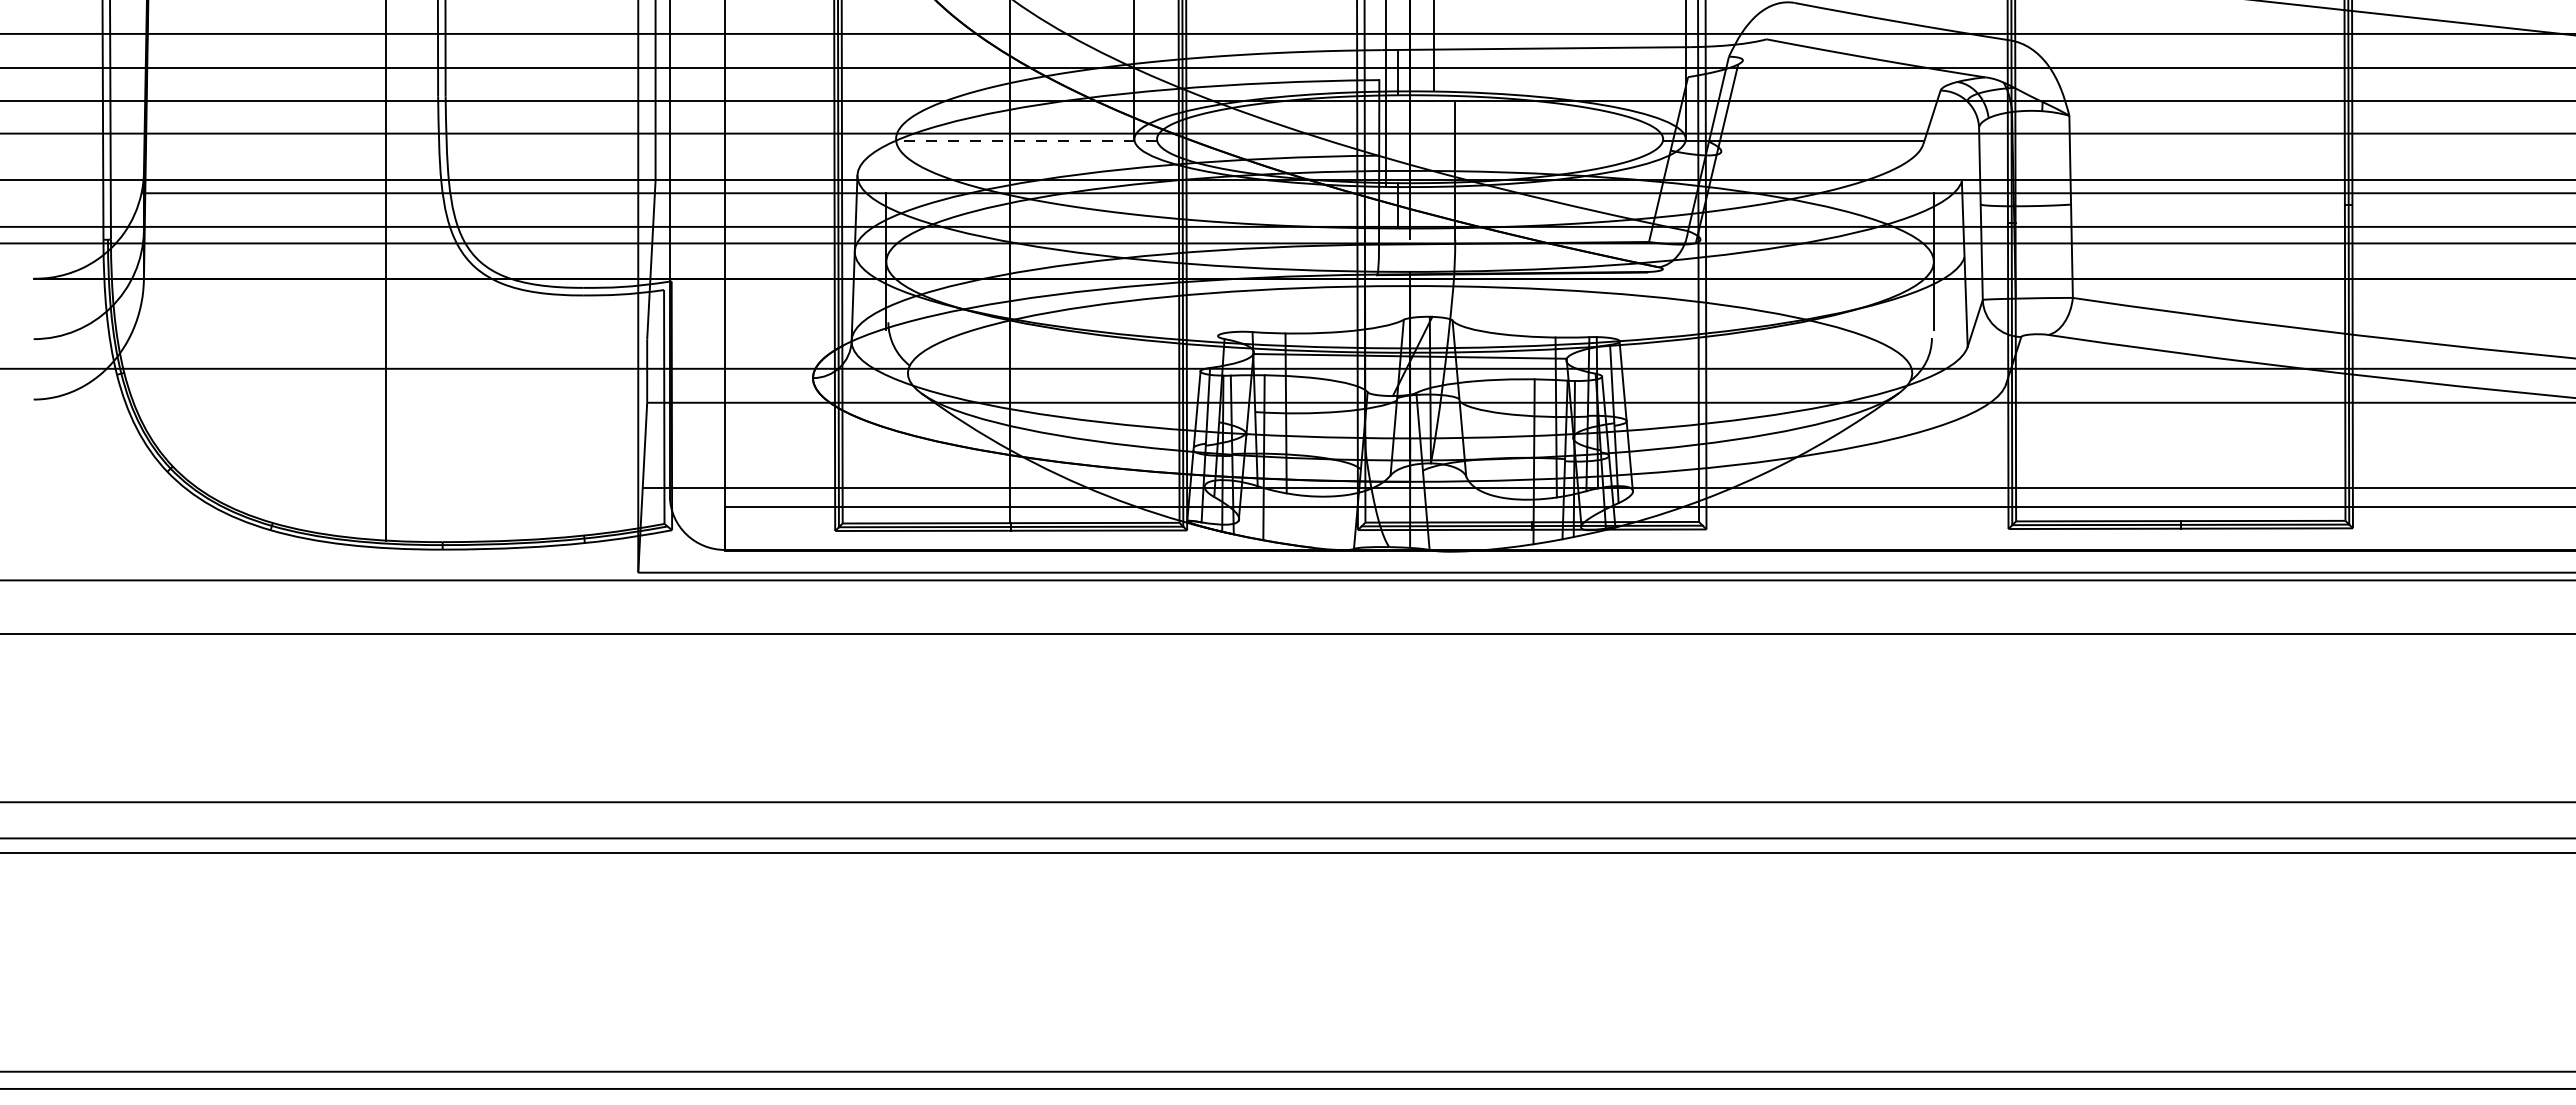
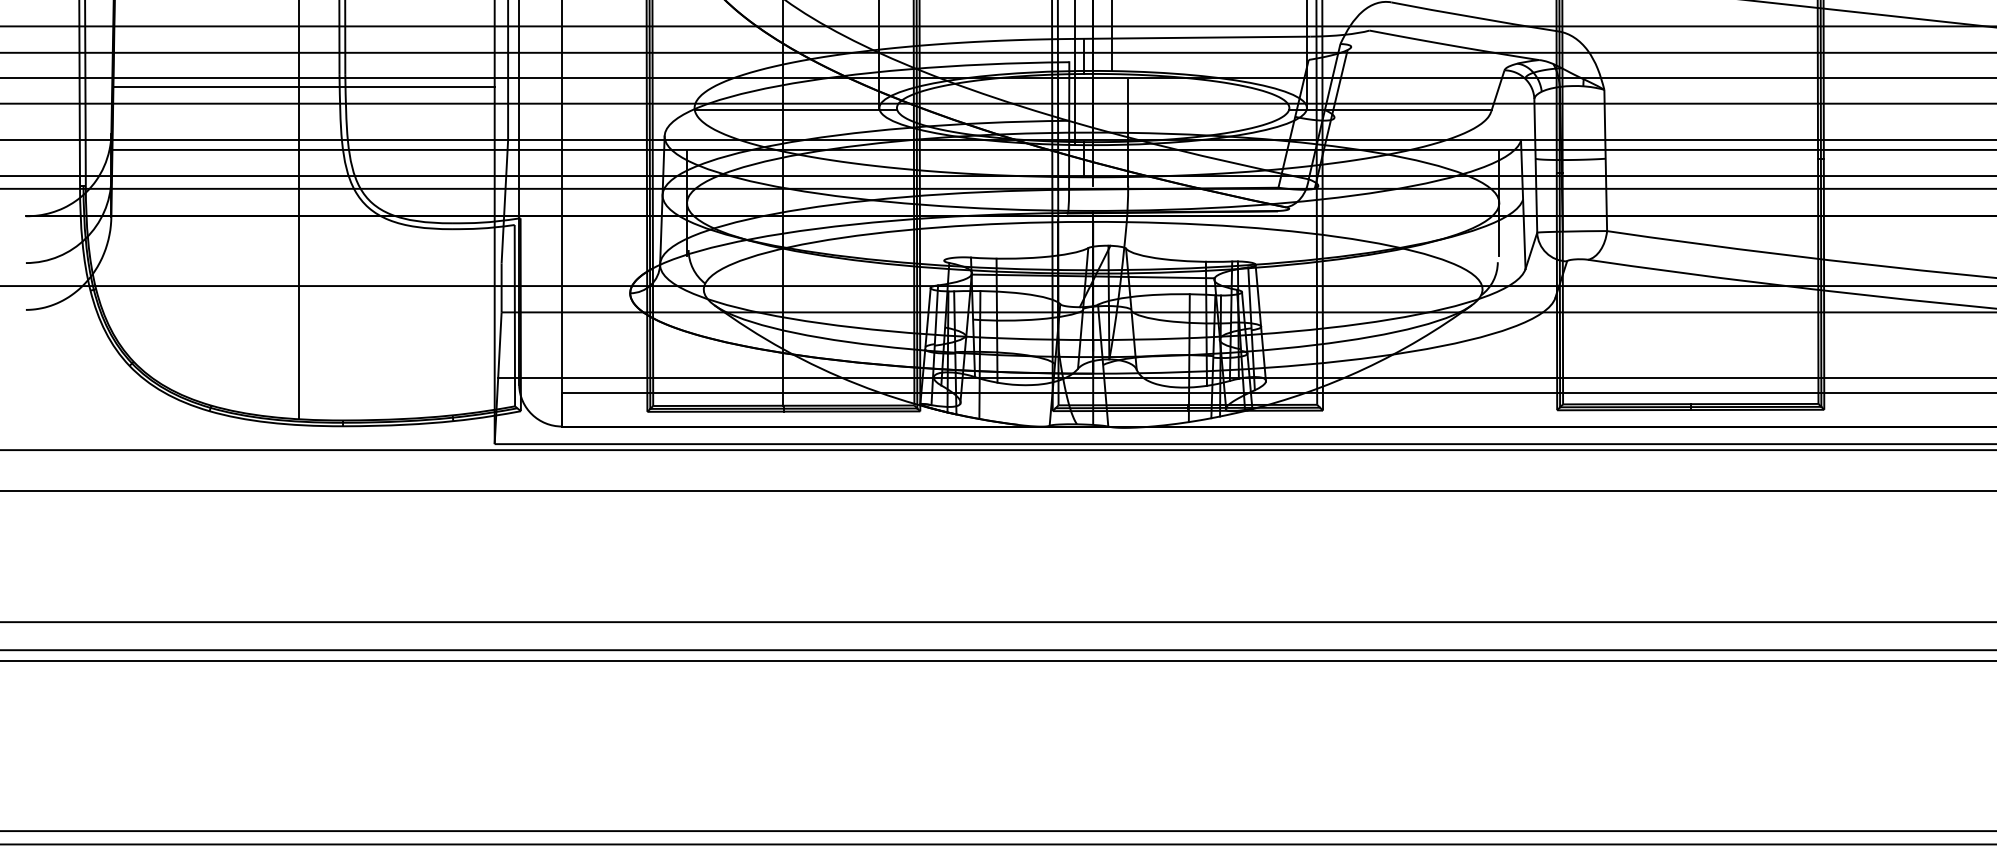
line: (392, 112) -> (304, 87), added
line: (1026, 141) -> (795, 109), dashed -> solid

